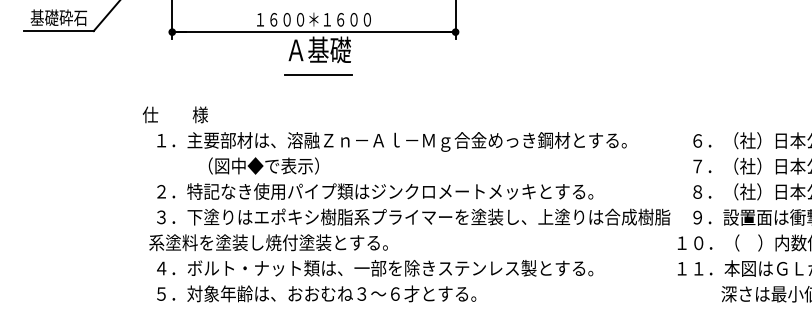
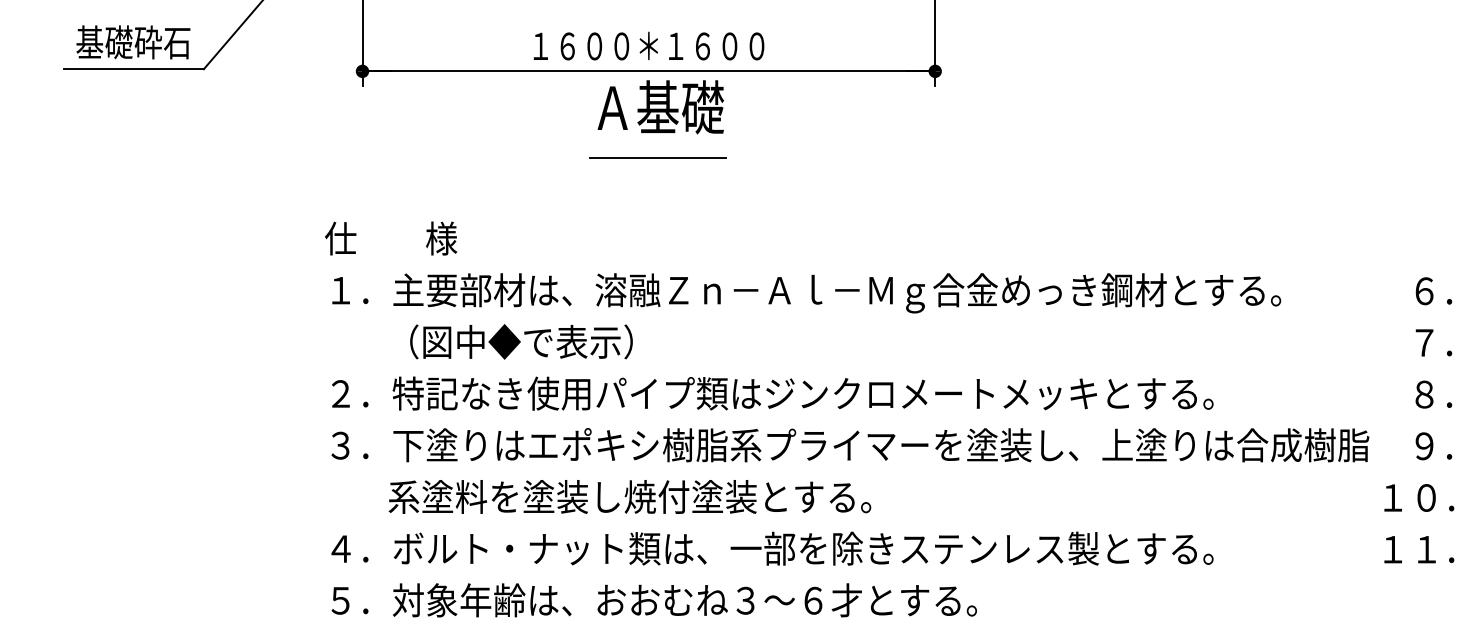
text: (175, 114) -> (391, 237), moved
text: (263, 165) -> (520, 340), moved
text: (268, 242) -> (629, 496), moved

